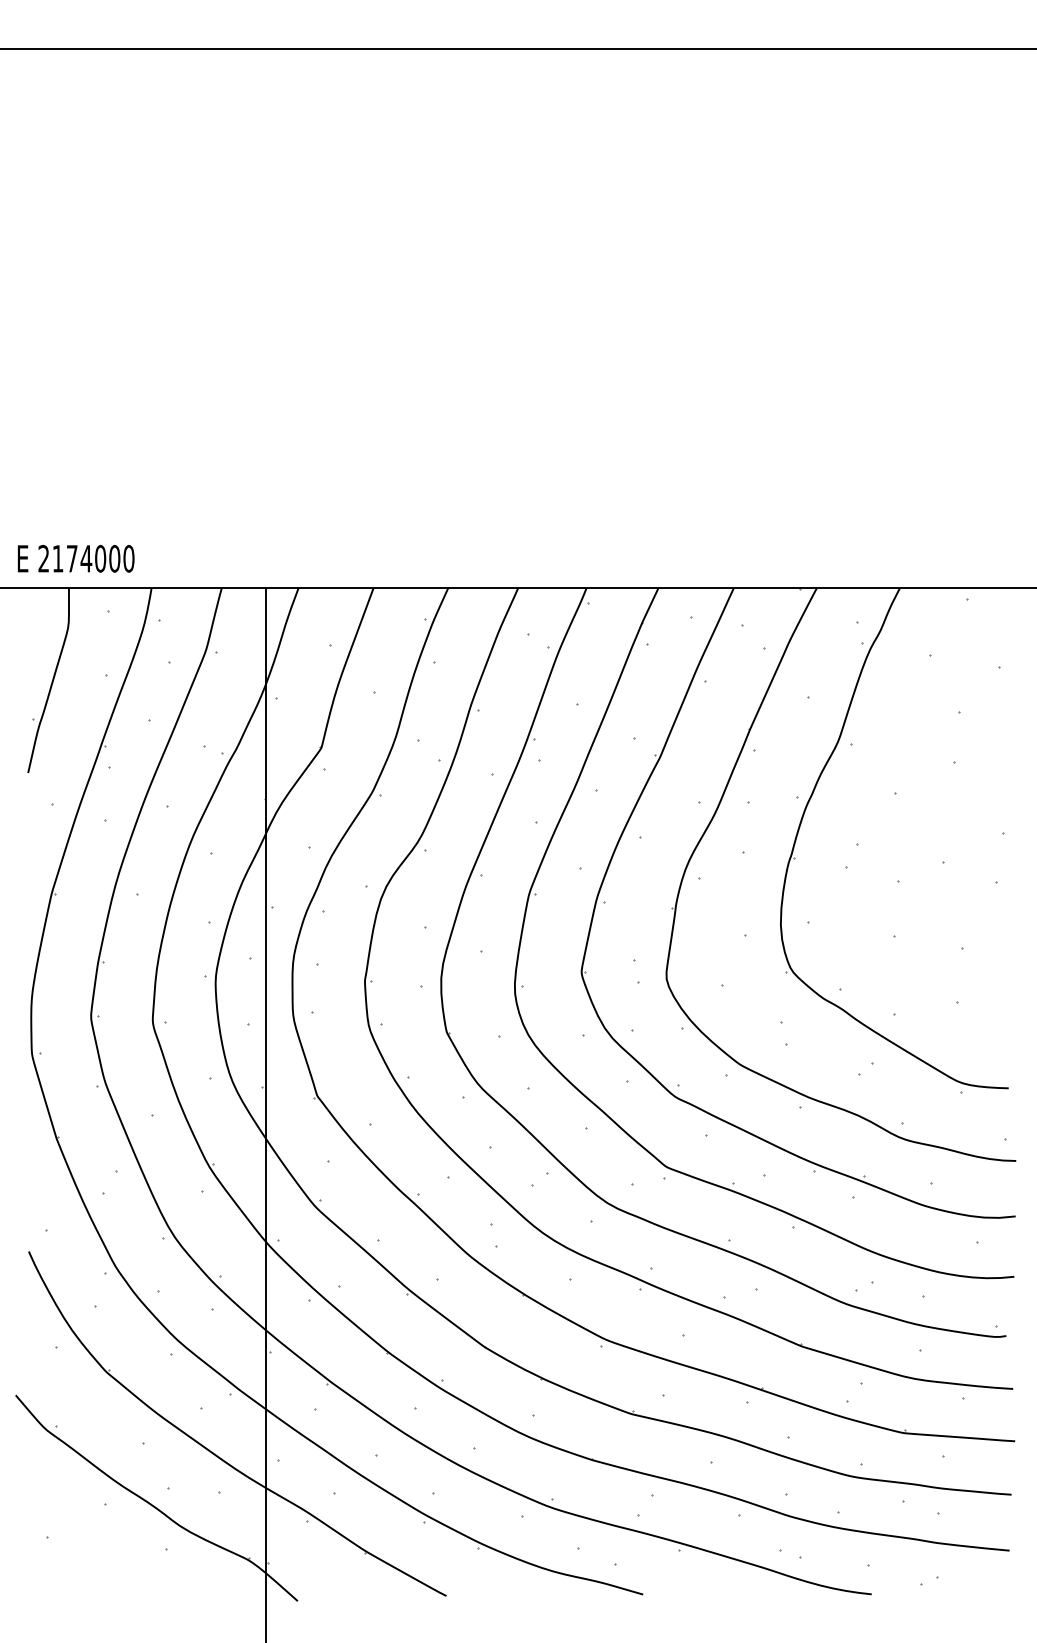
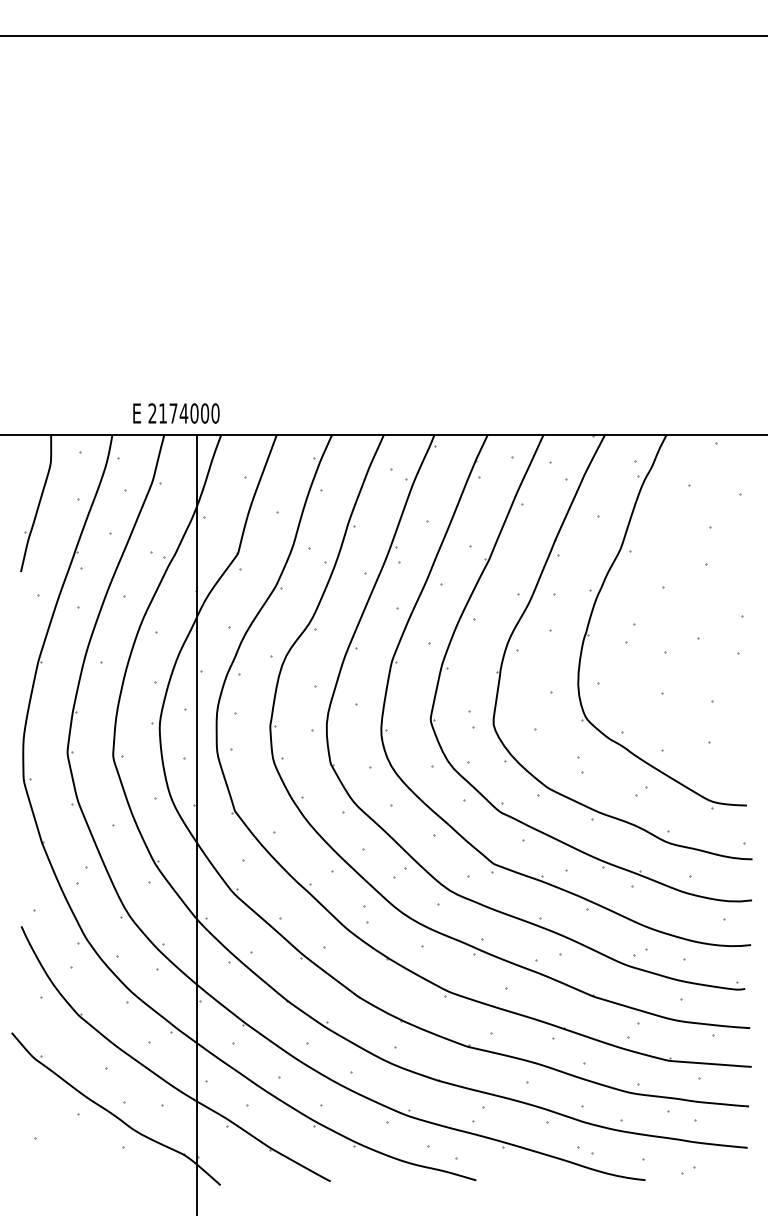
text: (76, 558) -> (176, 413), moved

